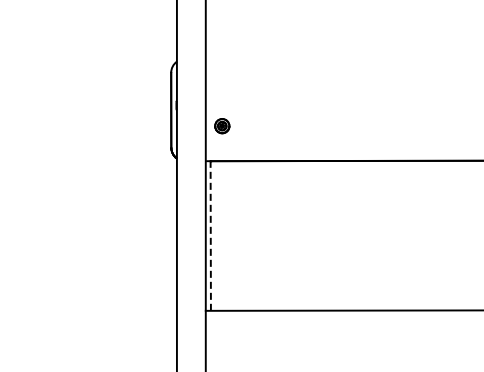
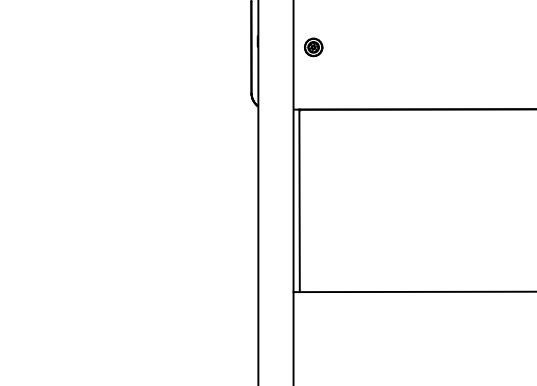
part: (222, 126) -> (313, 47), moved
line: (210, 236) -> (299, 201), dashed -> solid

